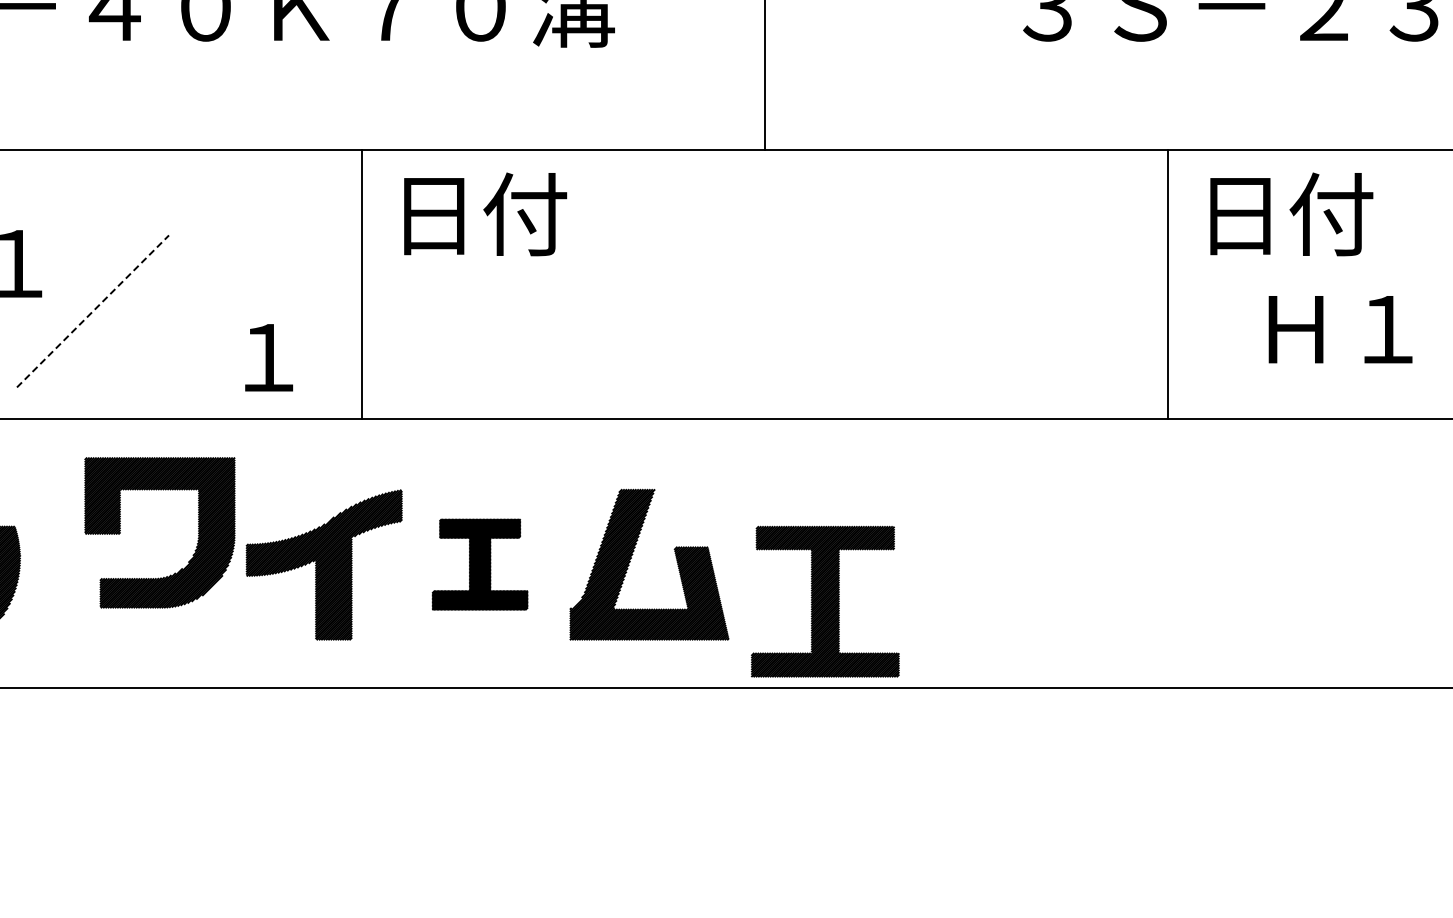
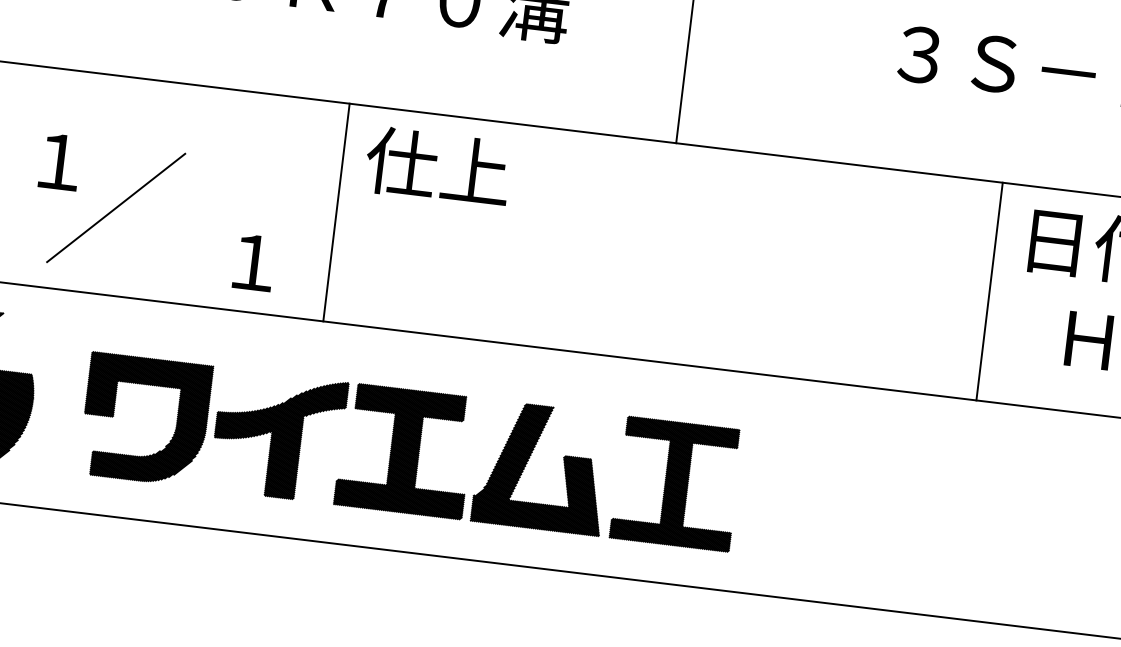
text: (478, 214) -> (437, 167), 日付 -> 仕上
line: (93, 311) -> (116, 208), dashed -> solid
part: (197, 538) -> (175, 428), moved
part: (479, 564) -> (404, 450), size x1.67
part: (825, 601) -> (676, 483), moved

